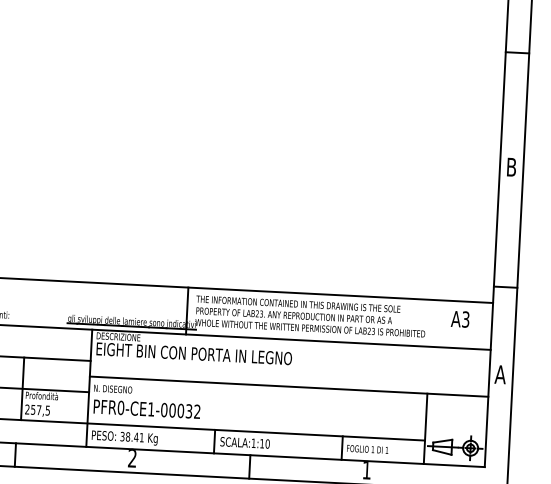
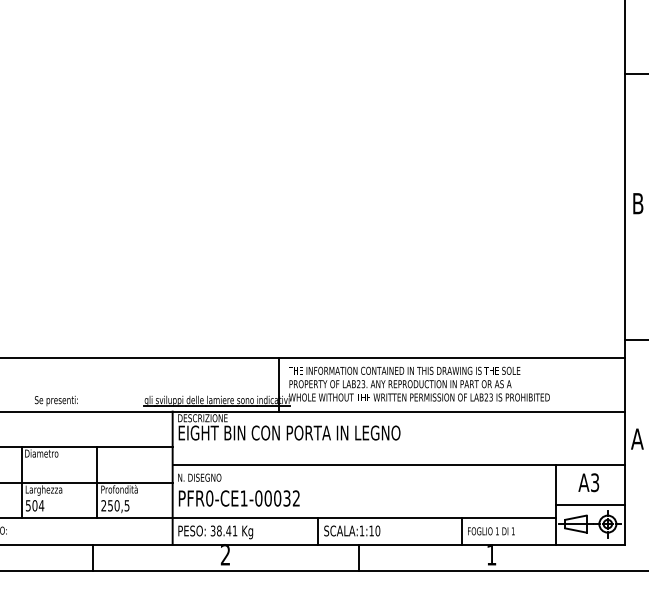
text: (460, 319) -> (588, 482), moved
text: (38, 409) -> (116, 505), 257,5 -> 250,5
line: (455, 430) -> (589, 504), added

